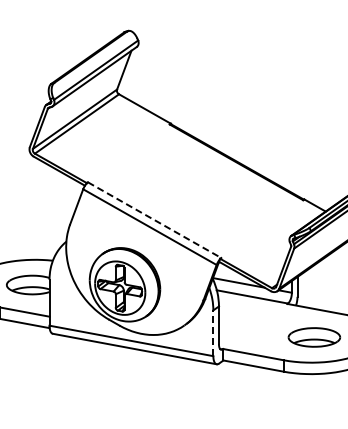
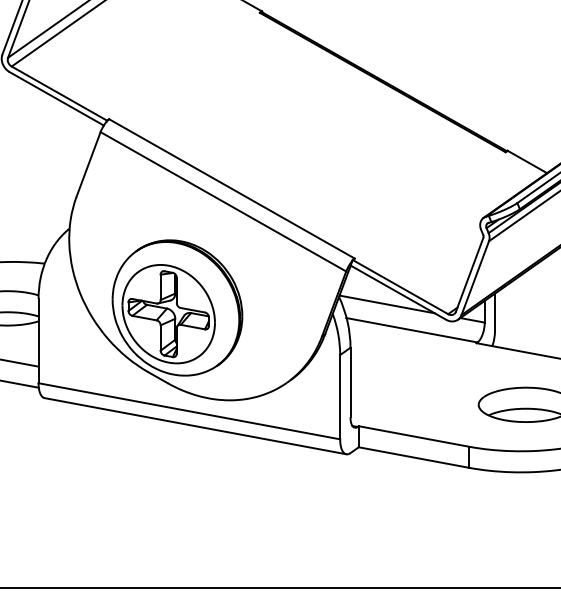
line: (154, 220) -> (231, 189), dashed -> solid
line: (213, 333) -> (340, 397), dashed -> solid

